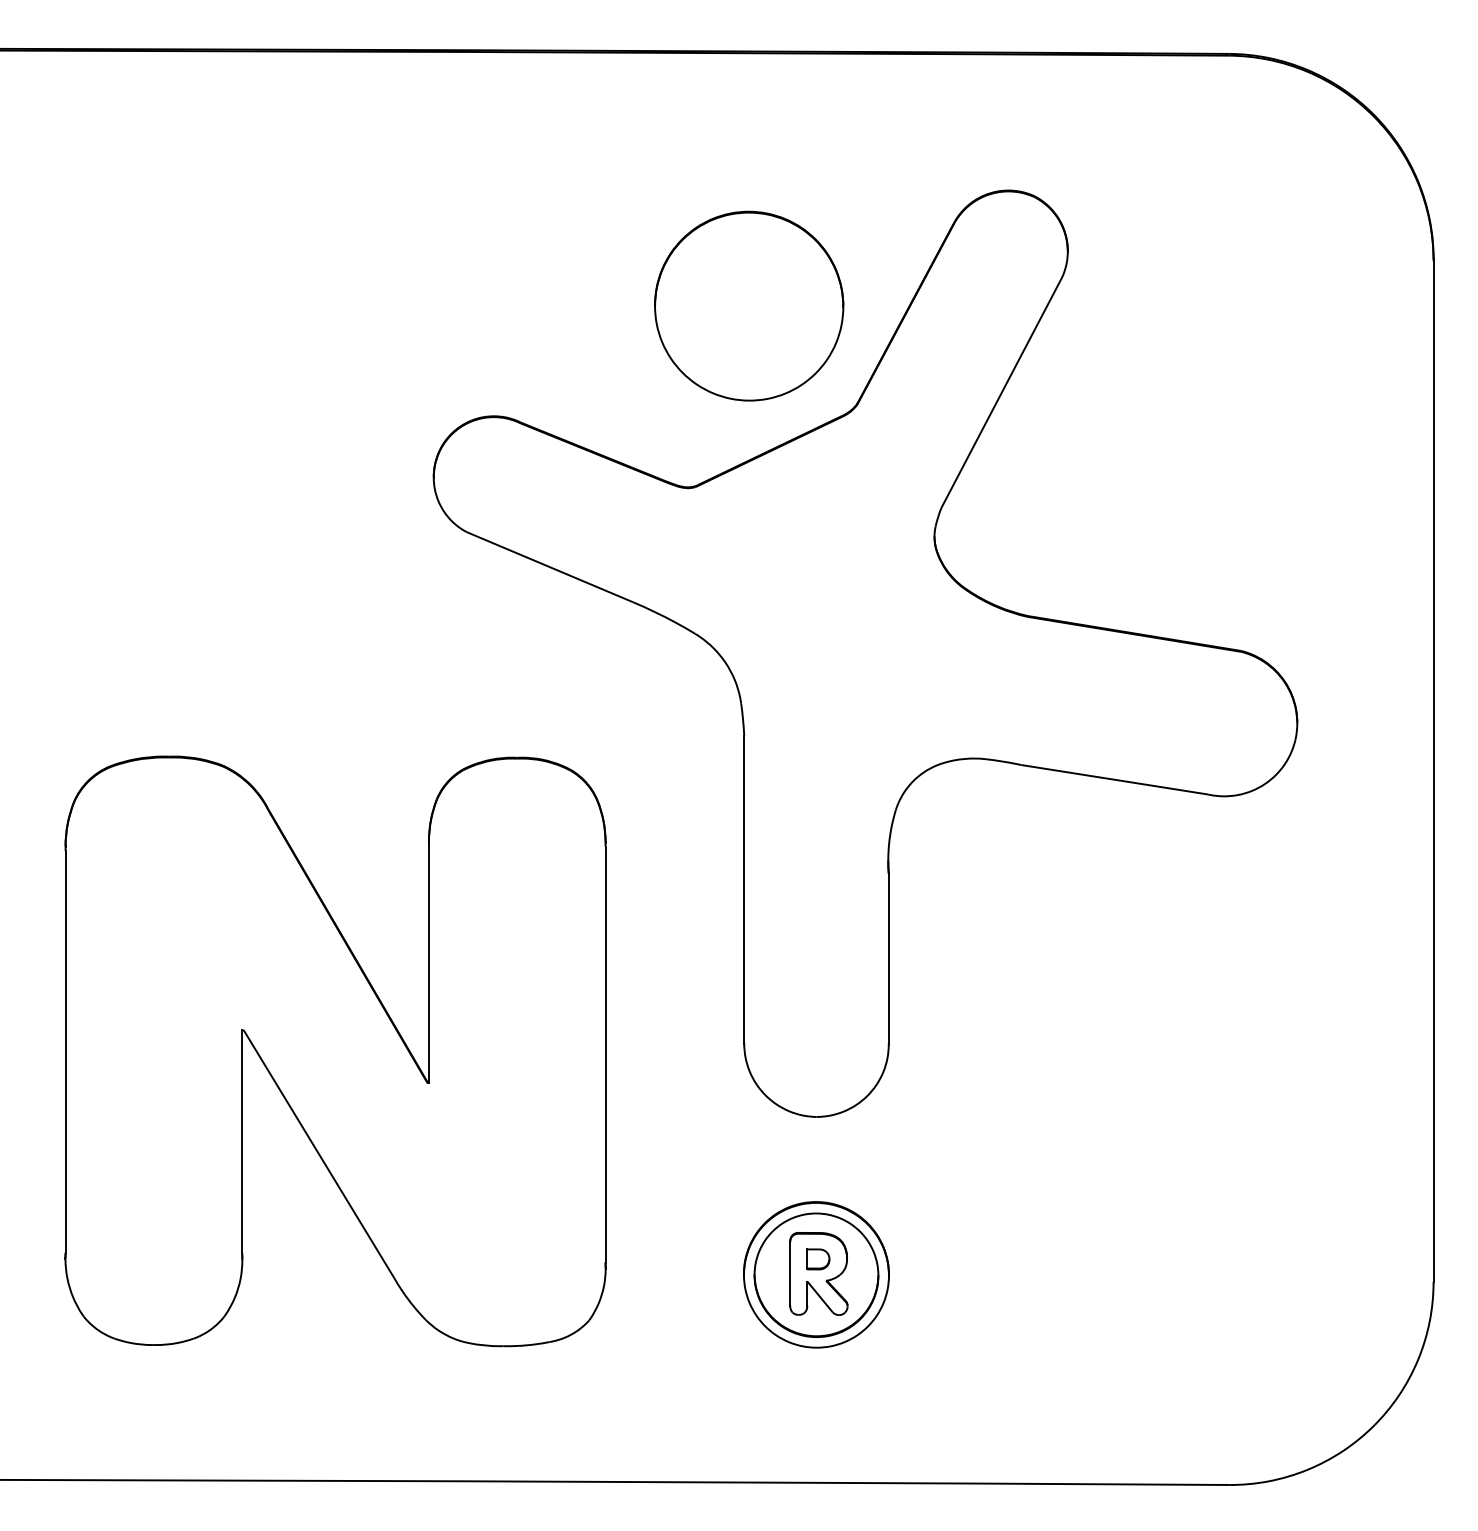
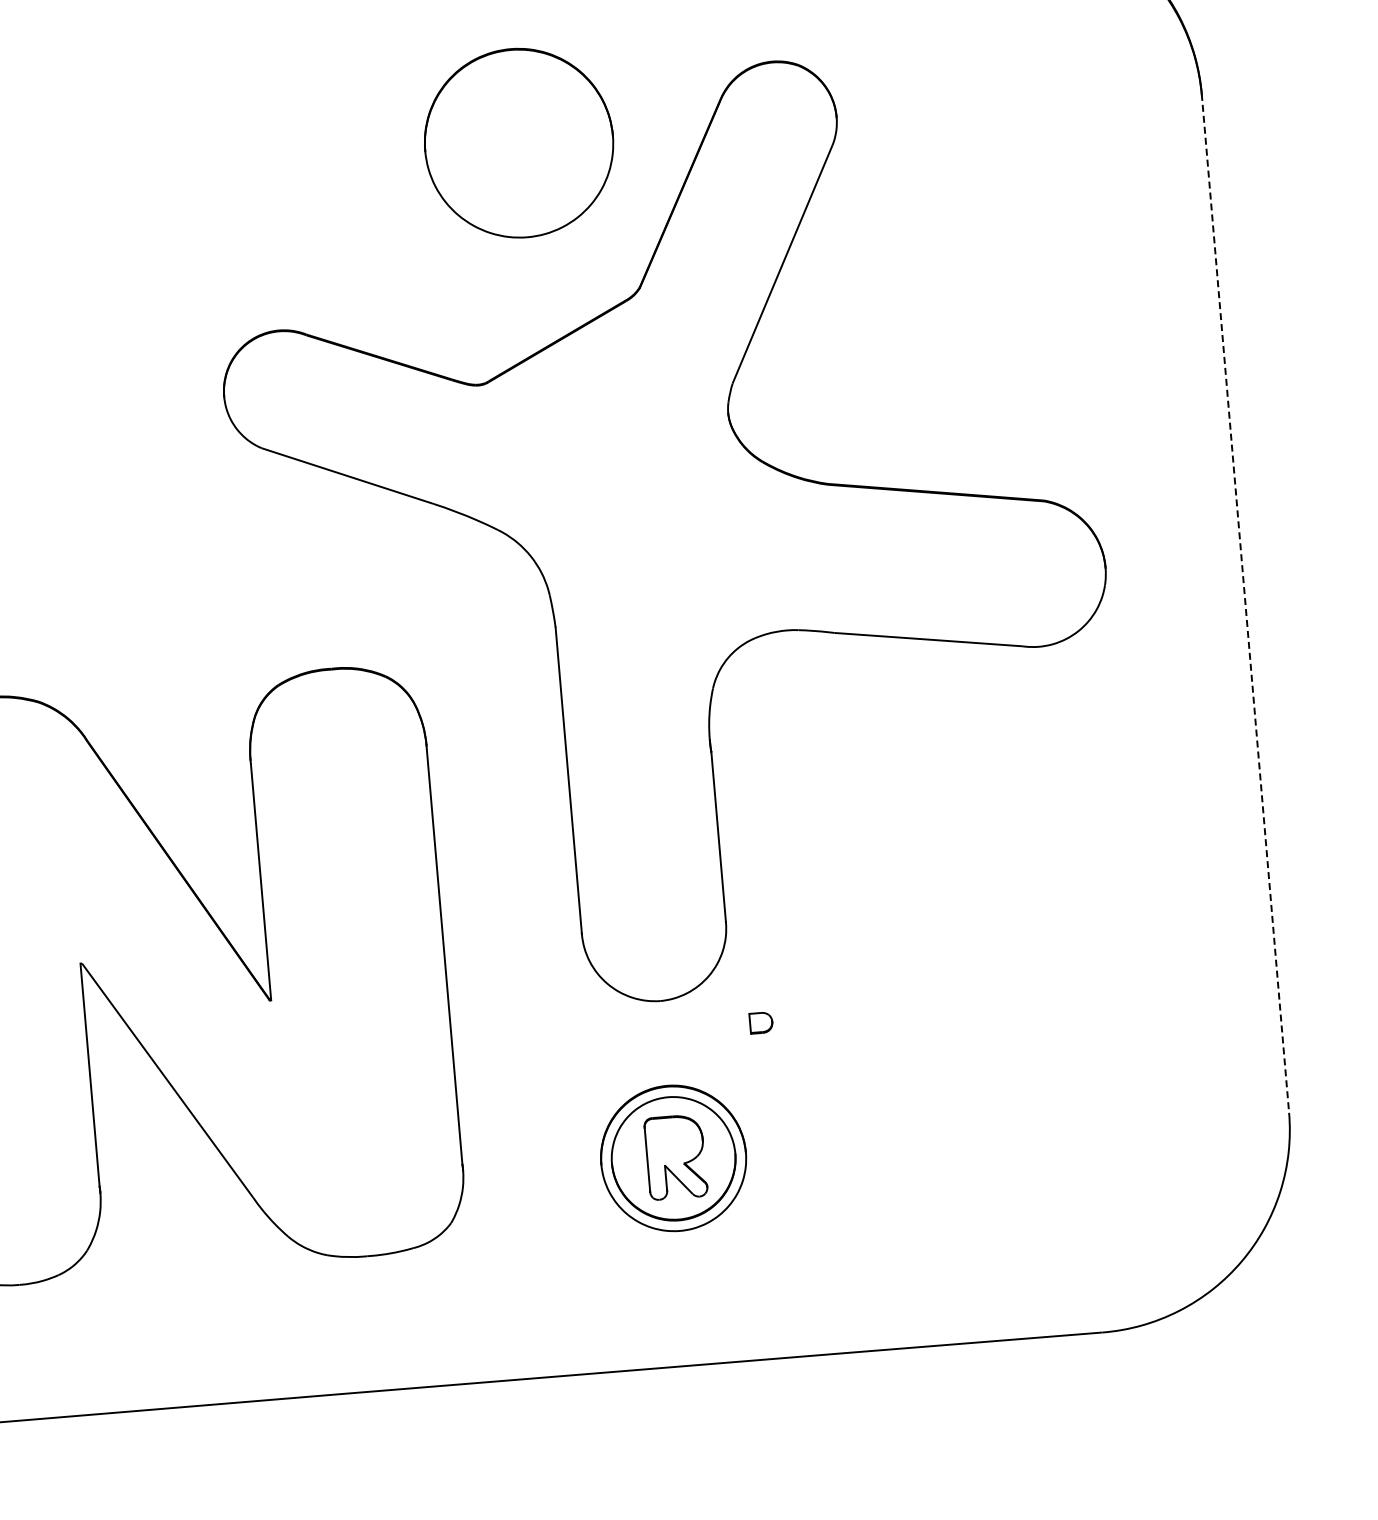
part: (749, 305) -> (519, 142), moved
line: (1433, 771) -> (1245, 604), solid -> dashed
part: (818, 1259) -> (761, 1023), moved

